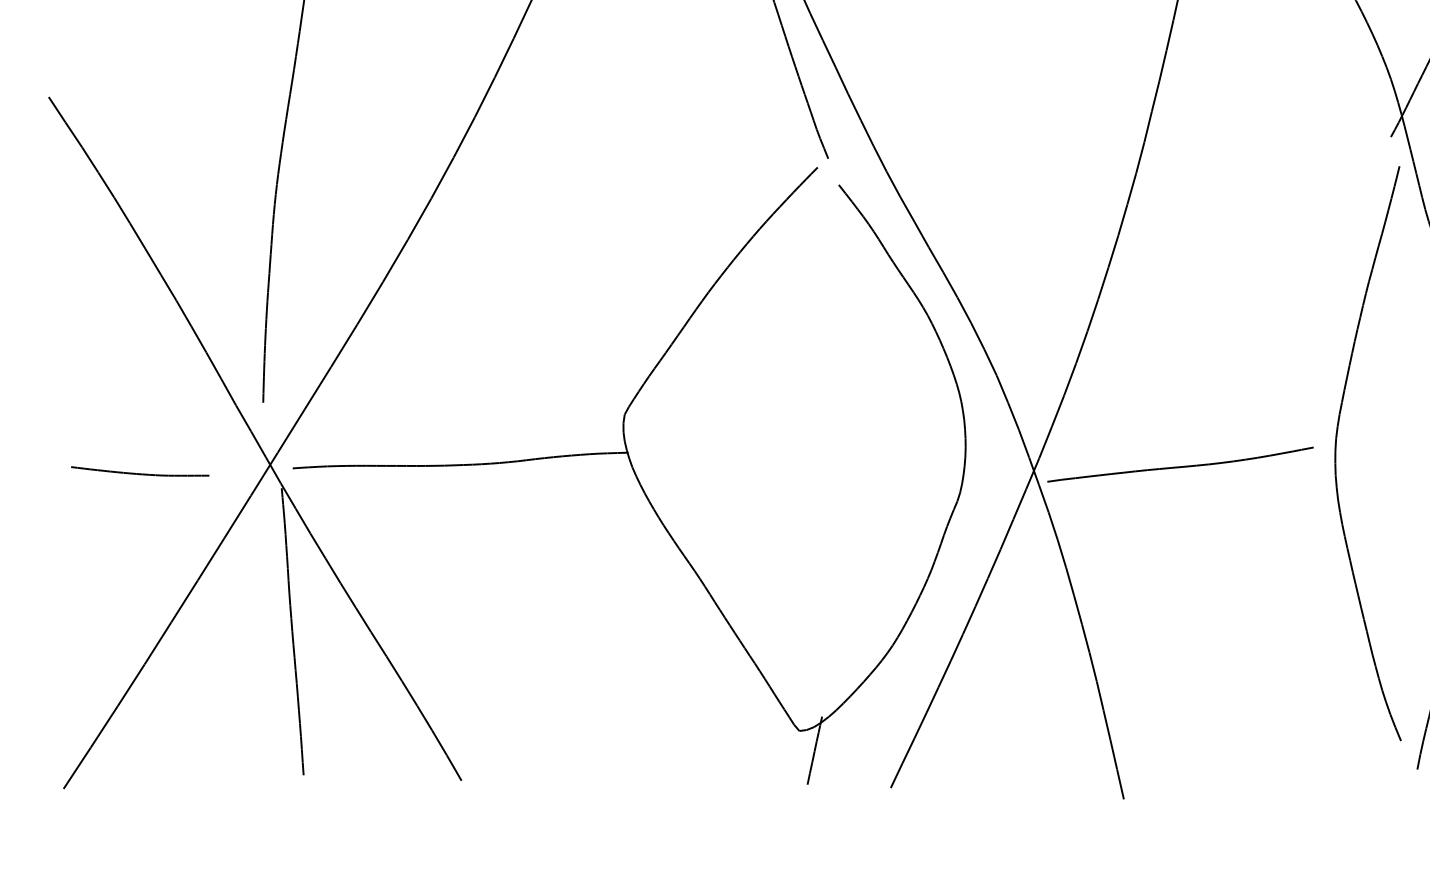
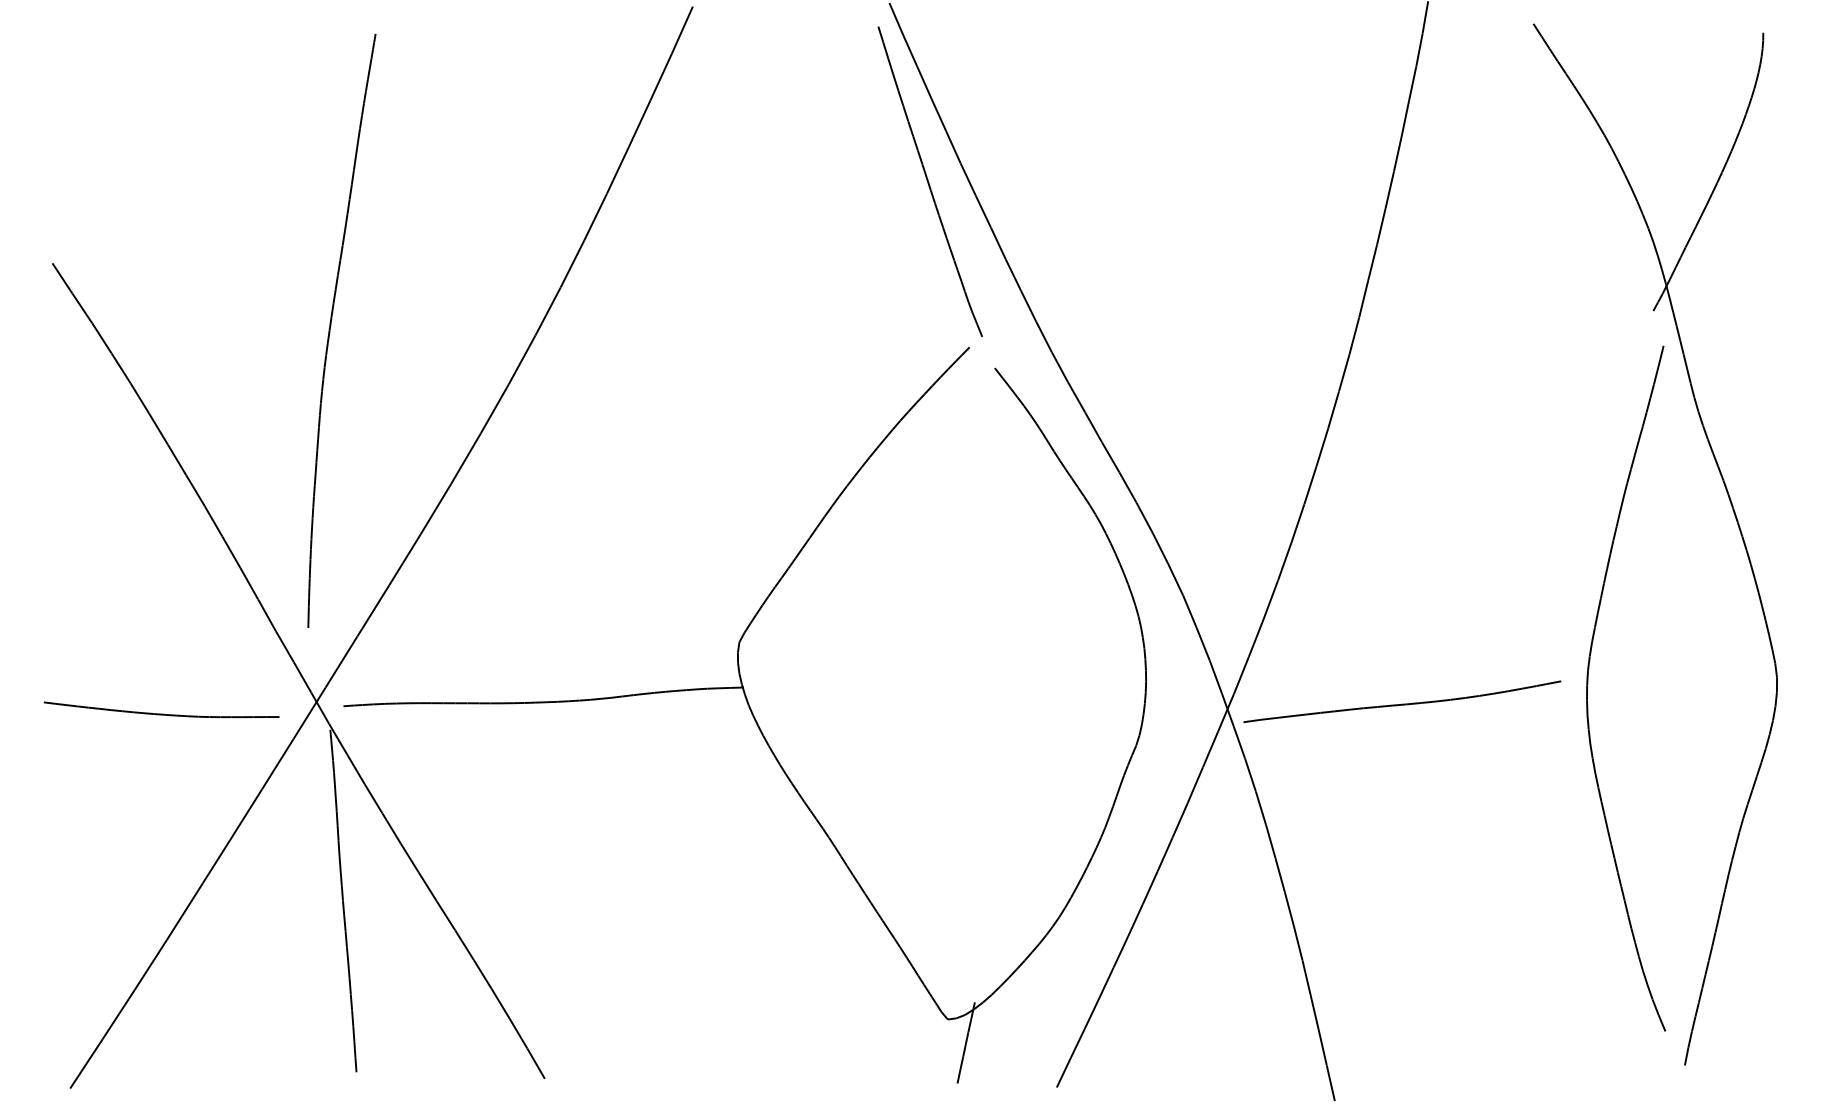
part: (140, 471) -> (161, 709), size x1.43

